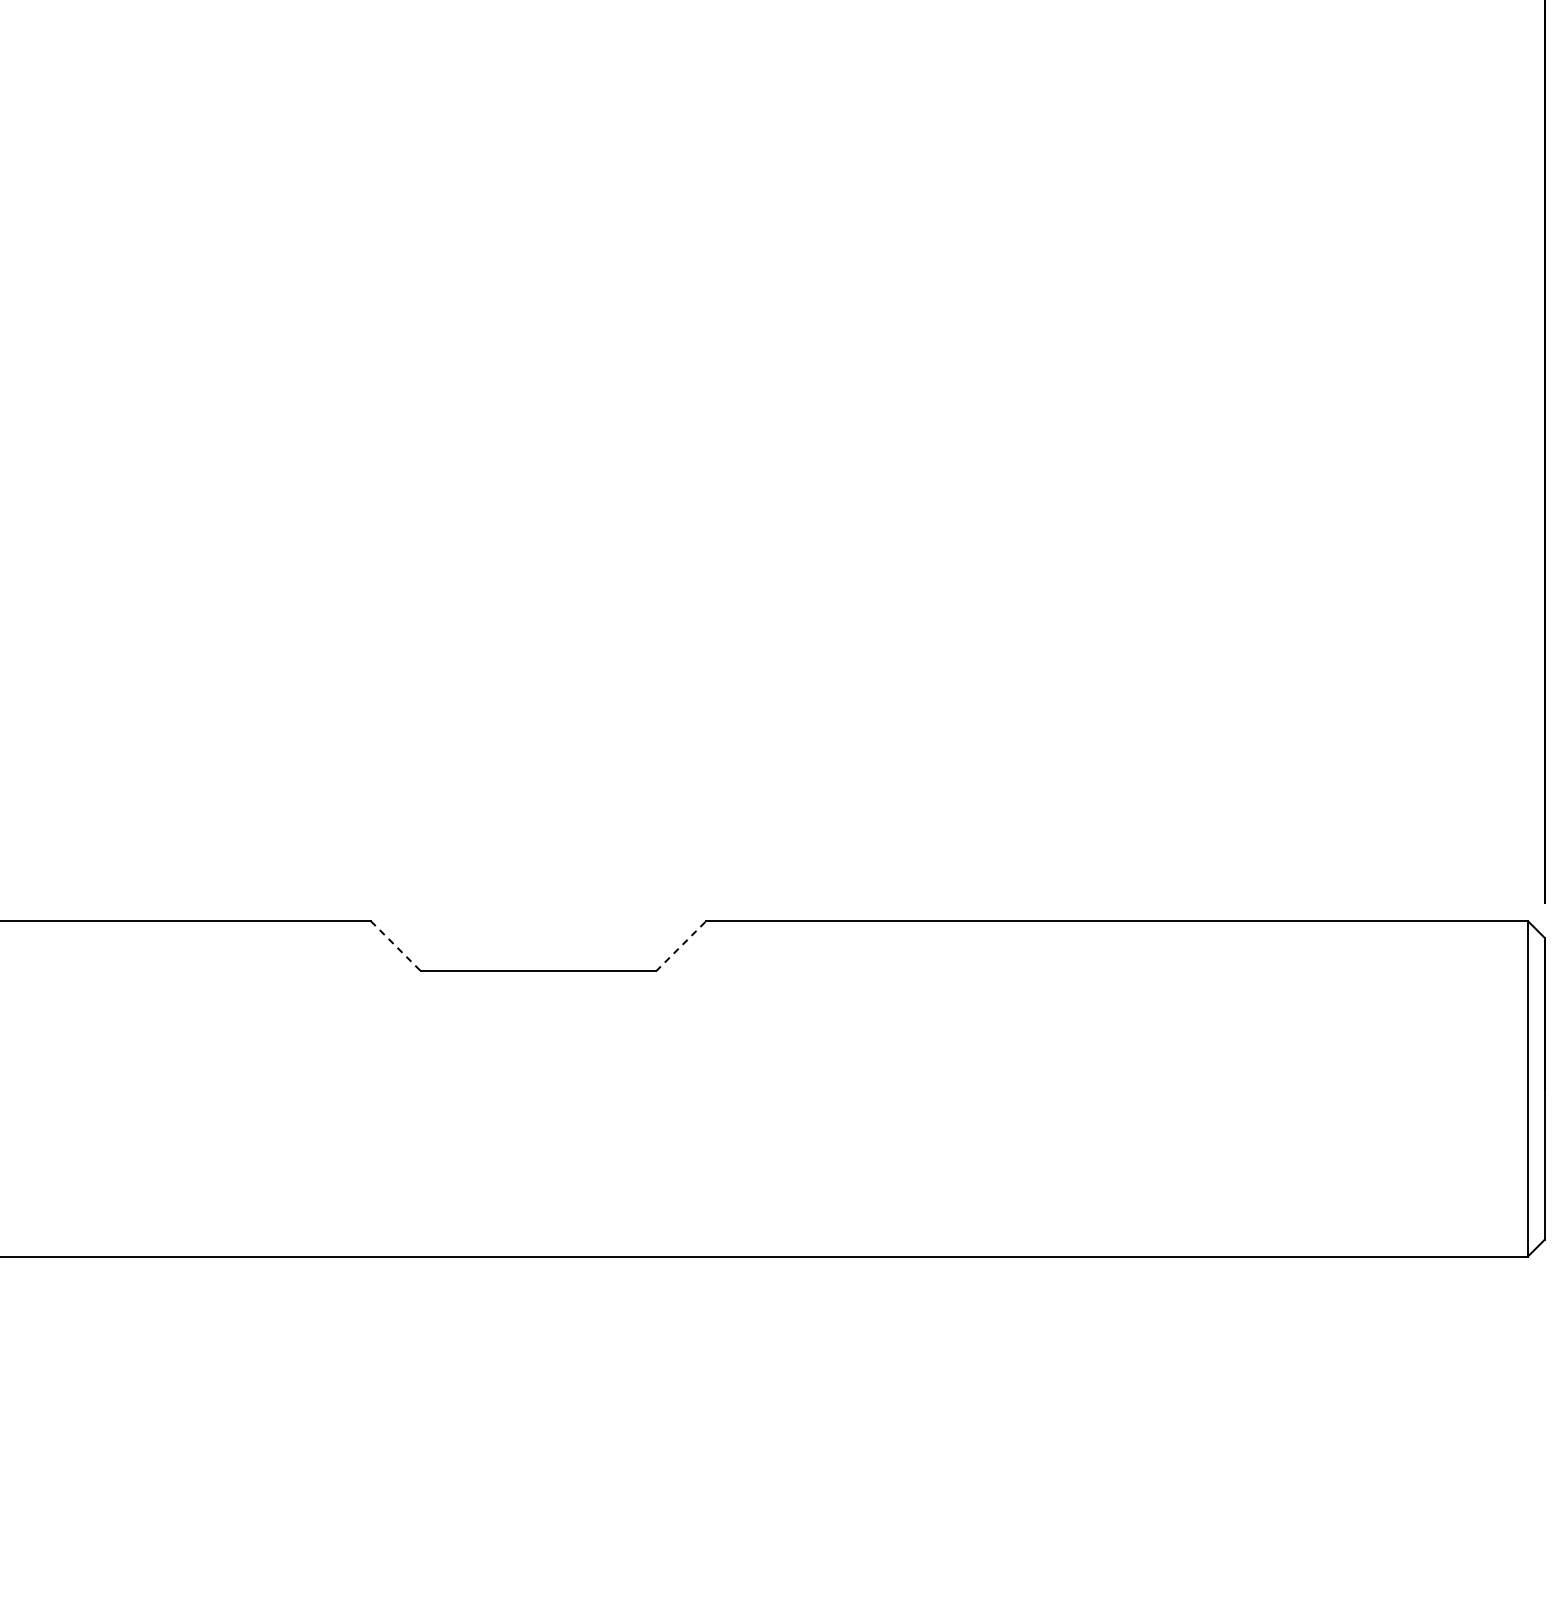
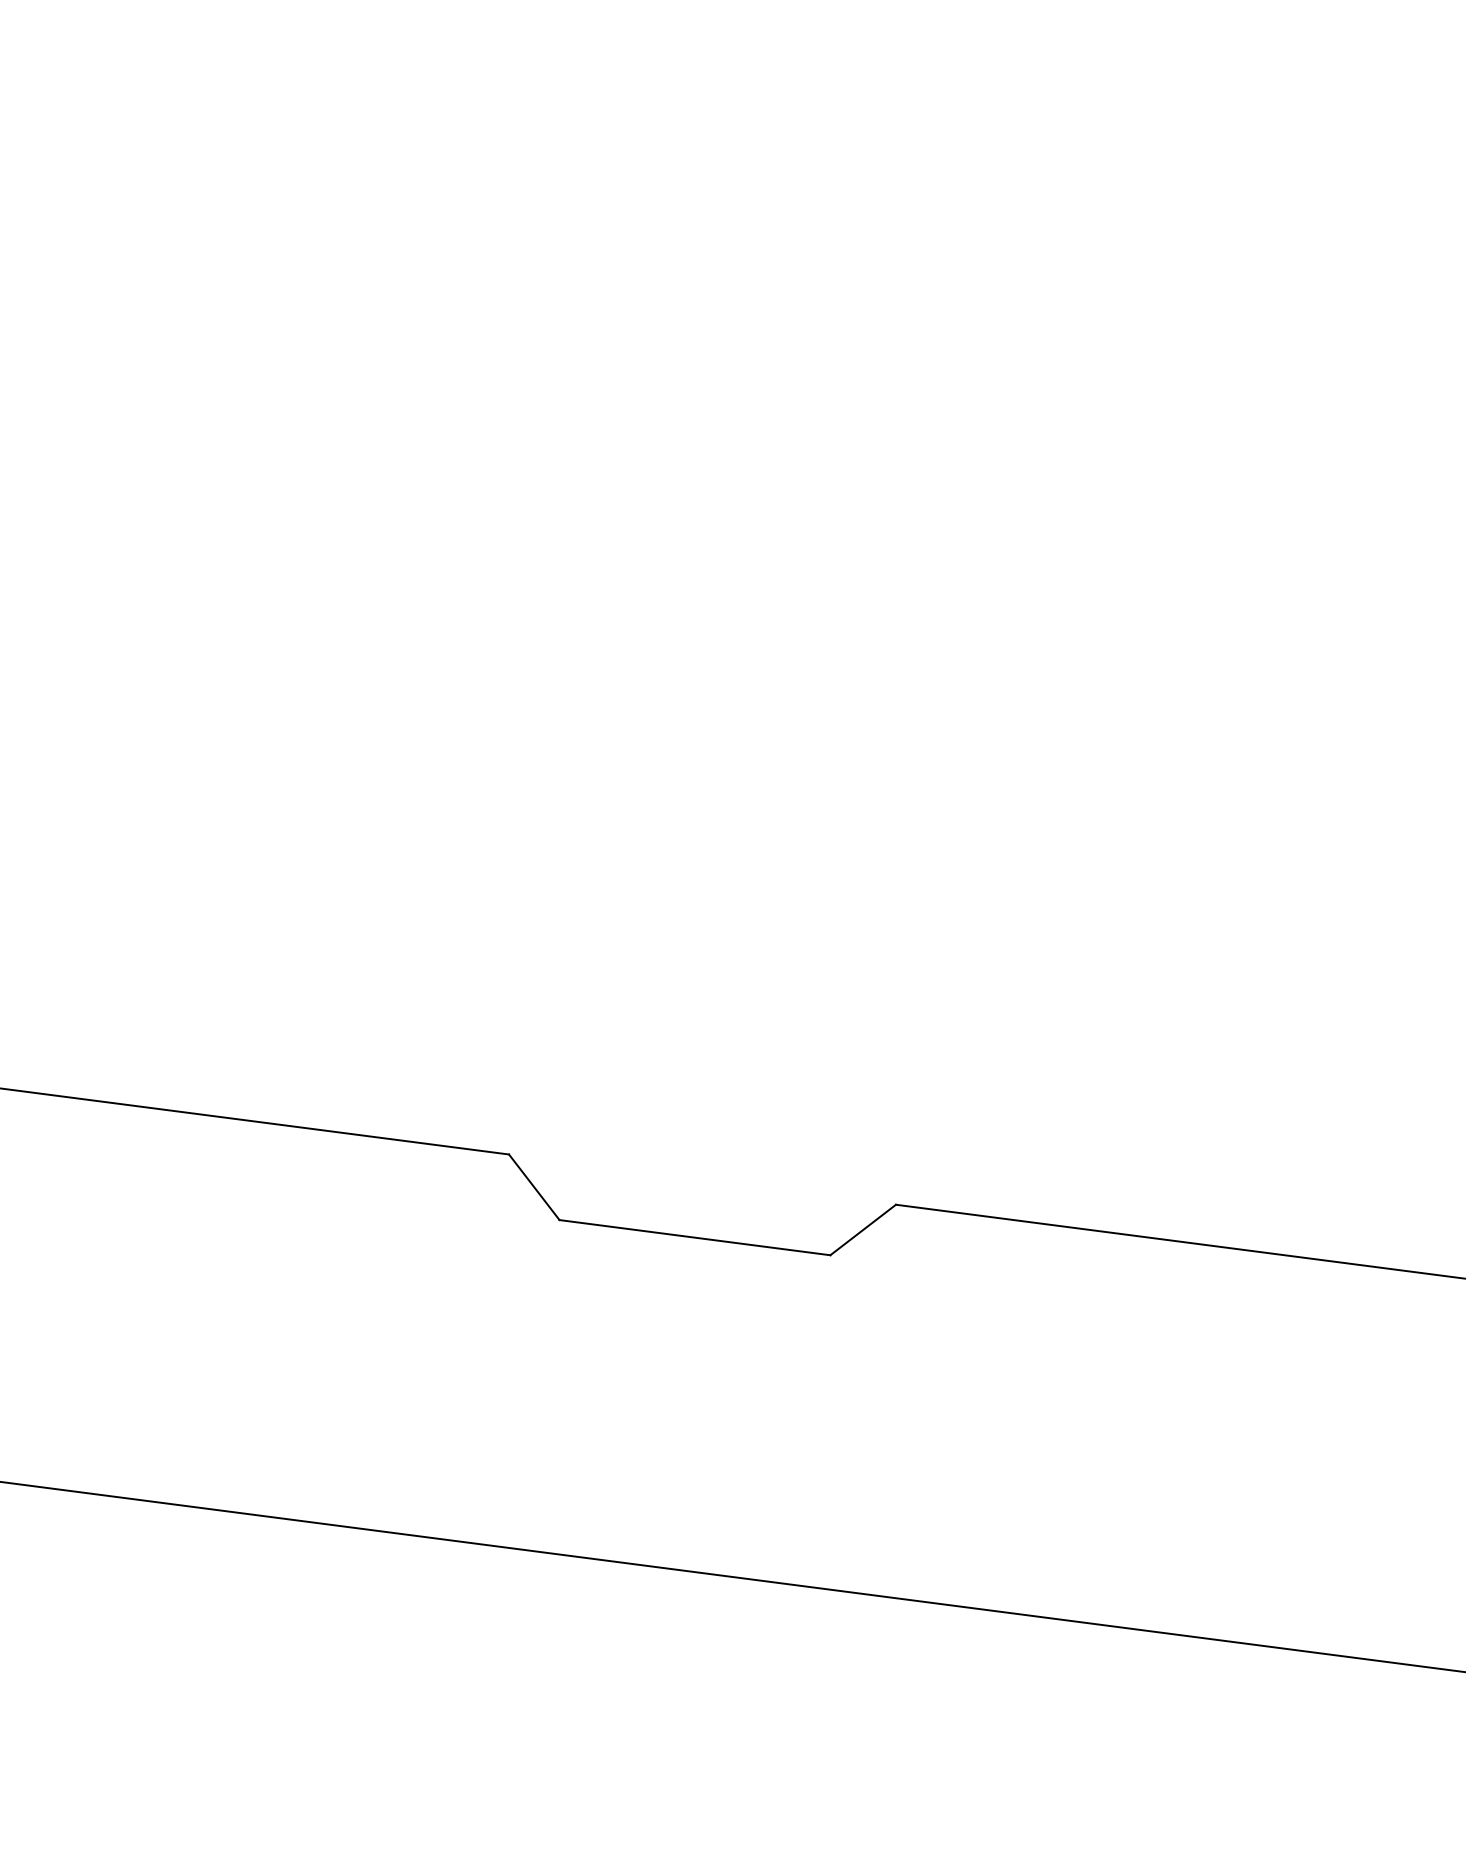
line: (395, 946) -> (533, 1187), dashed -> solid
line: (681, 946) -> (863, 1230), dashed -> solid

